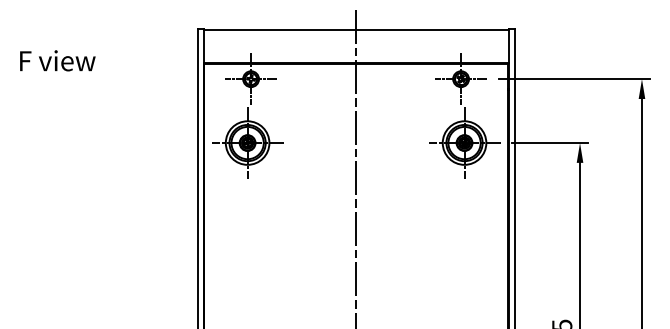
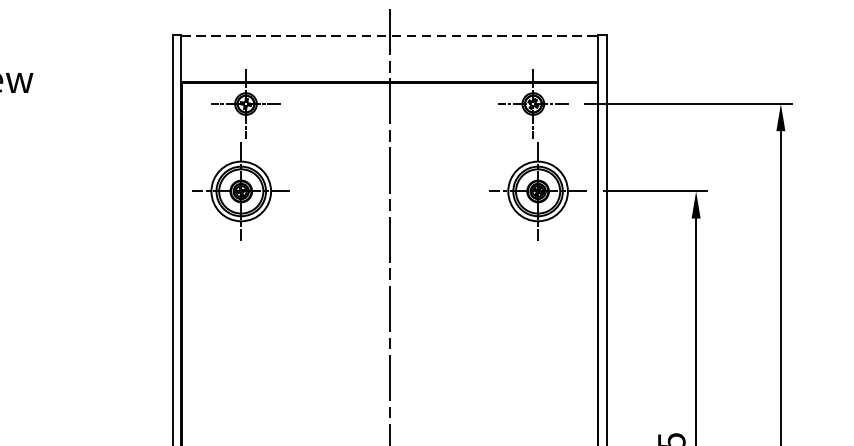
line: (356, 29) -> (390, 36), solid -> dashed

